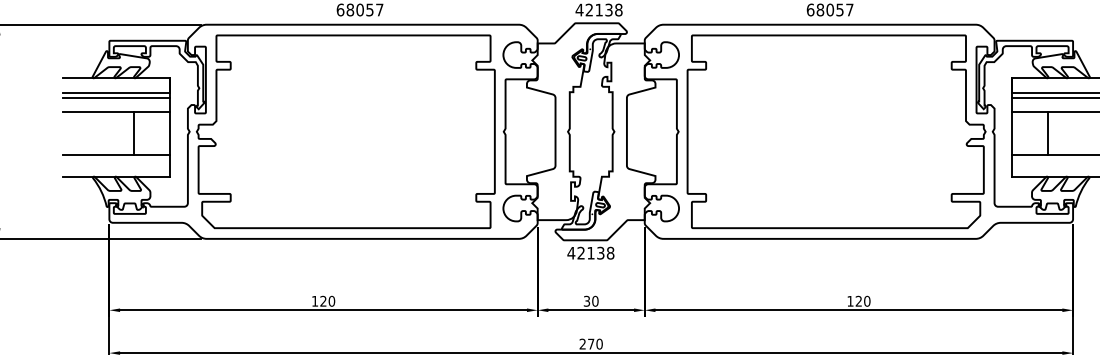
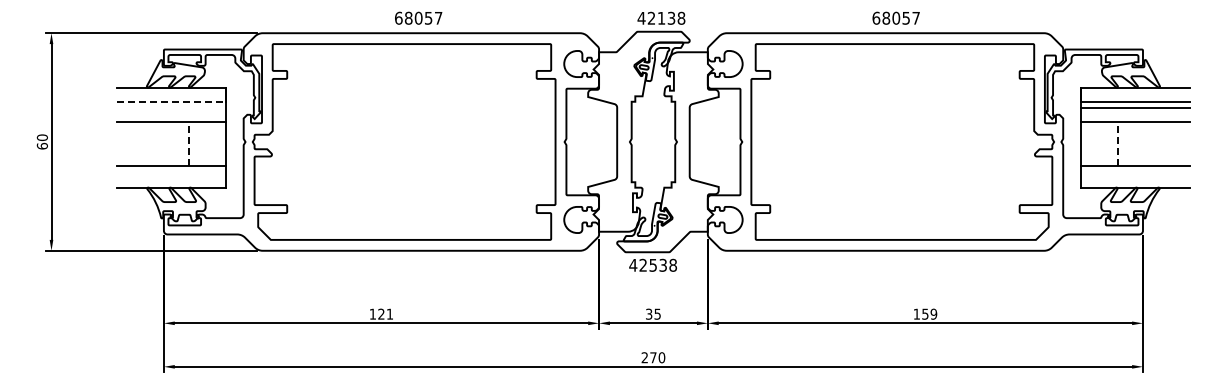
line: (116, 92) -> (171, 102), solid -> dashed
line: (115, 97) -> (170, 107), removed
line: (134, 134) -> (189, 144), solid -> dashed
line: (1047, 134) -> (1117, 144), solid -> dashed
text: (590, 253) -> (652, 265), 42138 -> 42538
text: (331, 300) -> (389, 313), 120 -> 121
text: (595, 300) -> (657, 313), 30 -> 35
text: (862, 300) -> (929, 313), 120 -> 159

